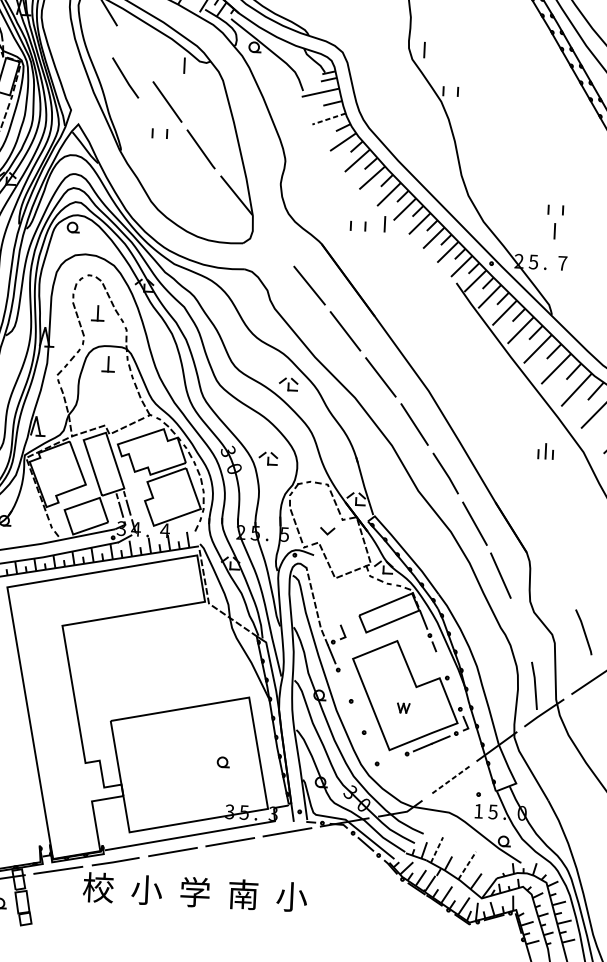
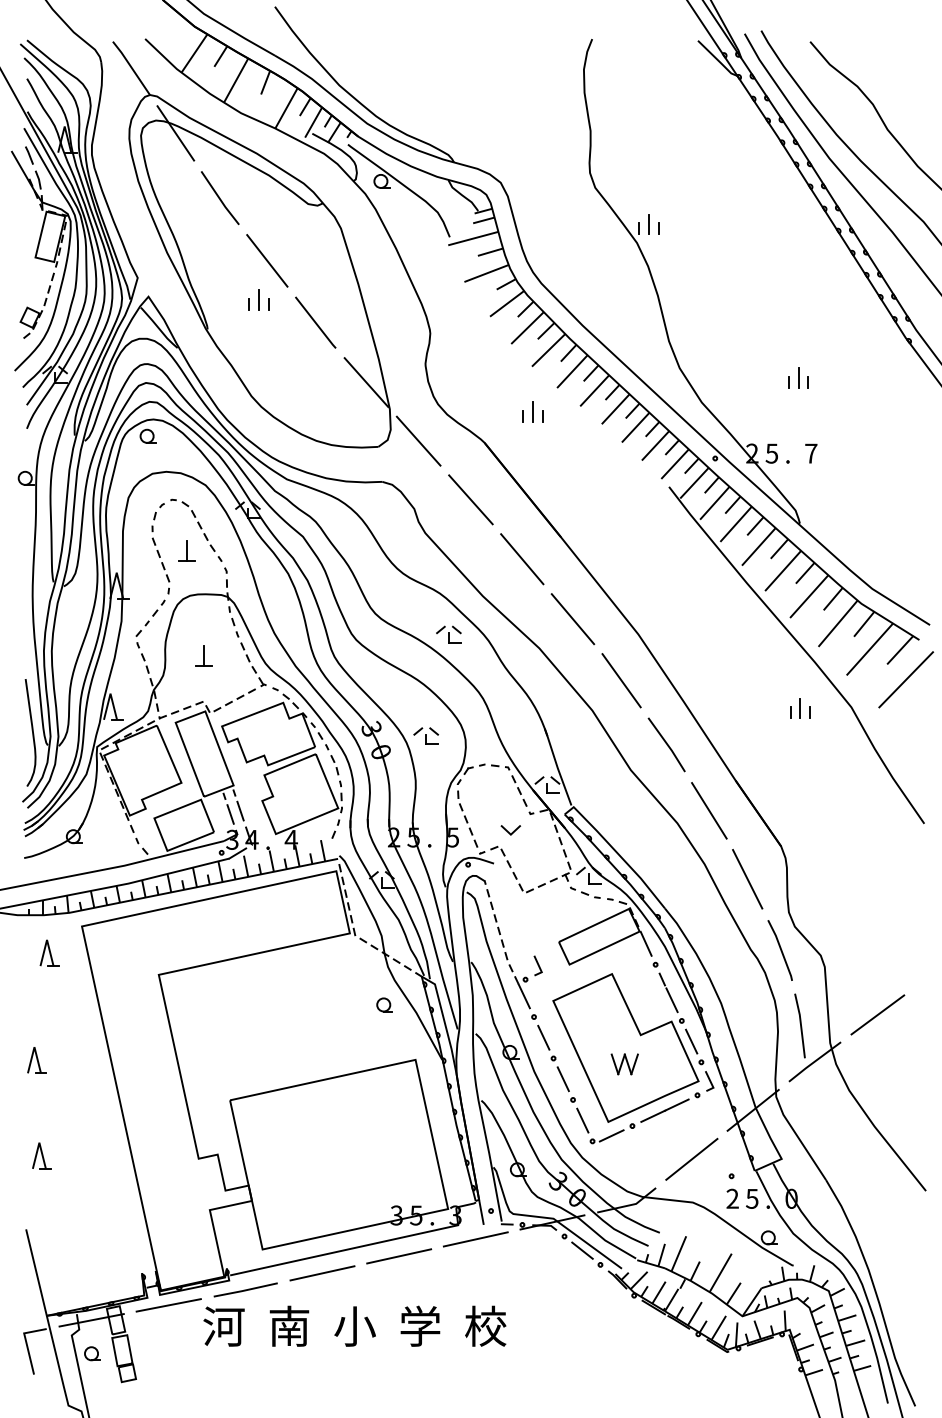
line: (424, 50) -> (648, 224), moved
line: (184, 65) -> (258, 299), moved
line: (125, 78) -> (220, 198), moved
line: (329, 118) -> (486, 273), dashed -> solid
line: (384, 223) -> (532, 411), moved
line: (554, 231) -> (798, 377), moved
line: (272, 240) -> (418, 440), added
part: (107, 364) -> (203, 655), moved
line: (583, 632) -> (780, 950), moved
line: (440, 662) -> (671, 1000), added
line: (344, 685) -> (543, 1037), added
line: (453, 693) -> (691, 1041), added
part: (403, 708) -> (624, 1064), size x1.67
line: (357, 717) -> (562, 1079), added
line: (370, 748) -> (582, 1120), added
line: (391, 760) -> (611, 1135), added
part: (223, 761) -> (384, 1004), moved
line: (449, 780) -> (691, 1159), dashed -> solid
text: (478, 811) -> (732, 1198), 1 -> 2
line: (437, 849) -> (679, 1253), dashed -> solid
line: (467, 865) -> (720, 1272), dashed -> solid
text: (98, 887) -> (223, 1325), 校 -> 河
text: (146, 889) -> (289, 1325), 小 -> 南
text: (194, 891) -> (354, 1325), 学 -> 小
text: (243, 894) -> (420, 1325), 南 -> 学
text: (291, 896) -> (485, 1325), 小 -> 校

